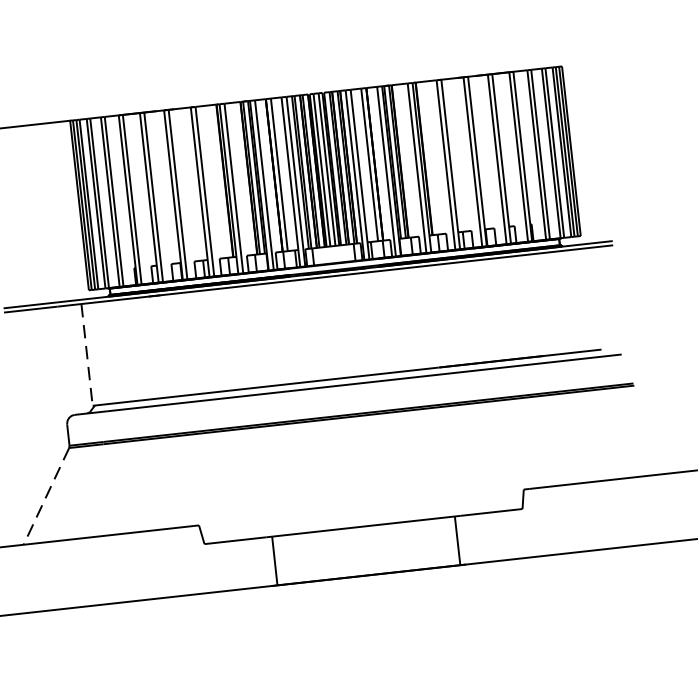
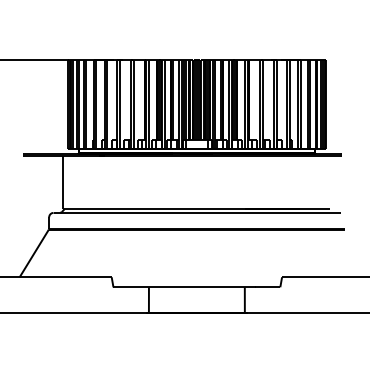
line: (87, 354) -> (63, 182), dashed -> solid
line: (46, 496) -> (34, 253), dashed -> solid

